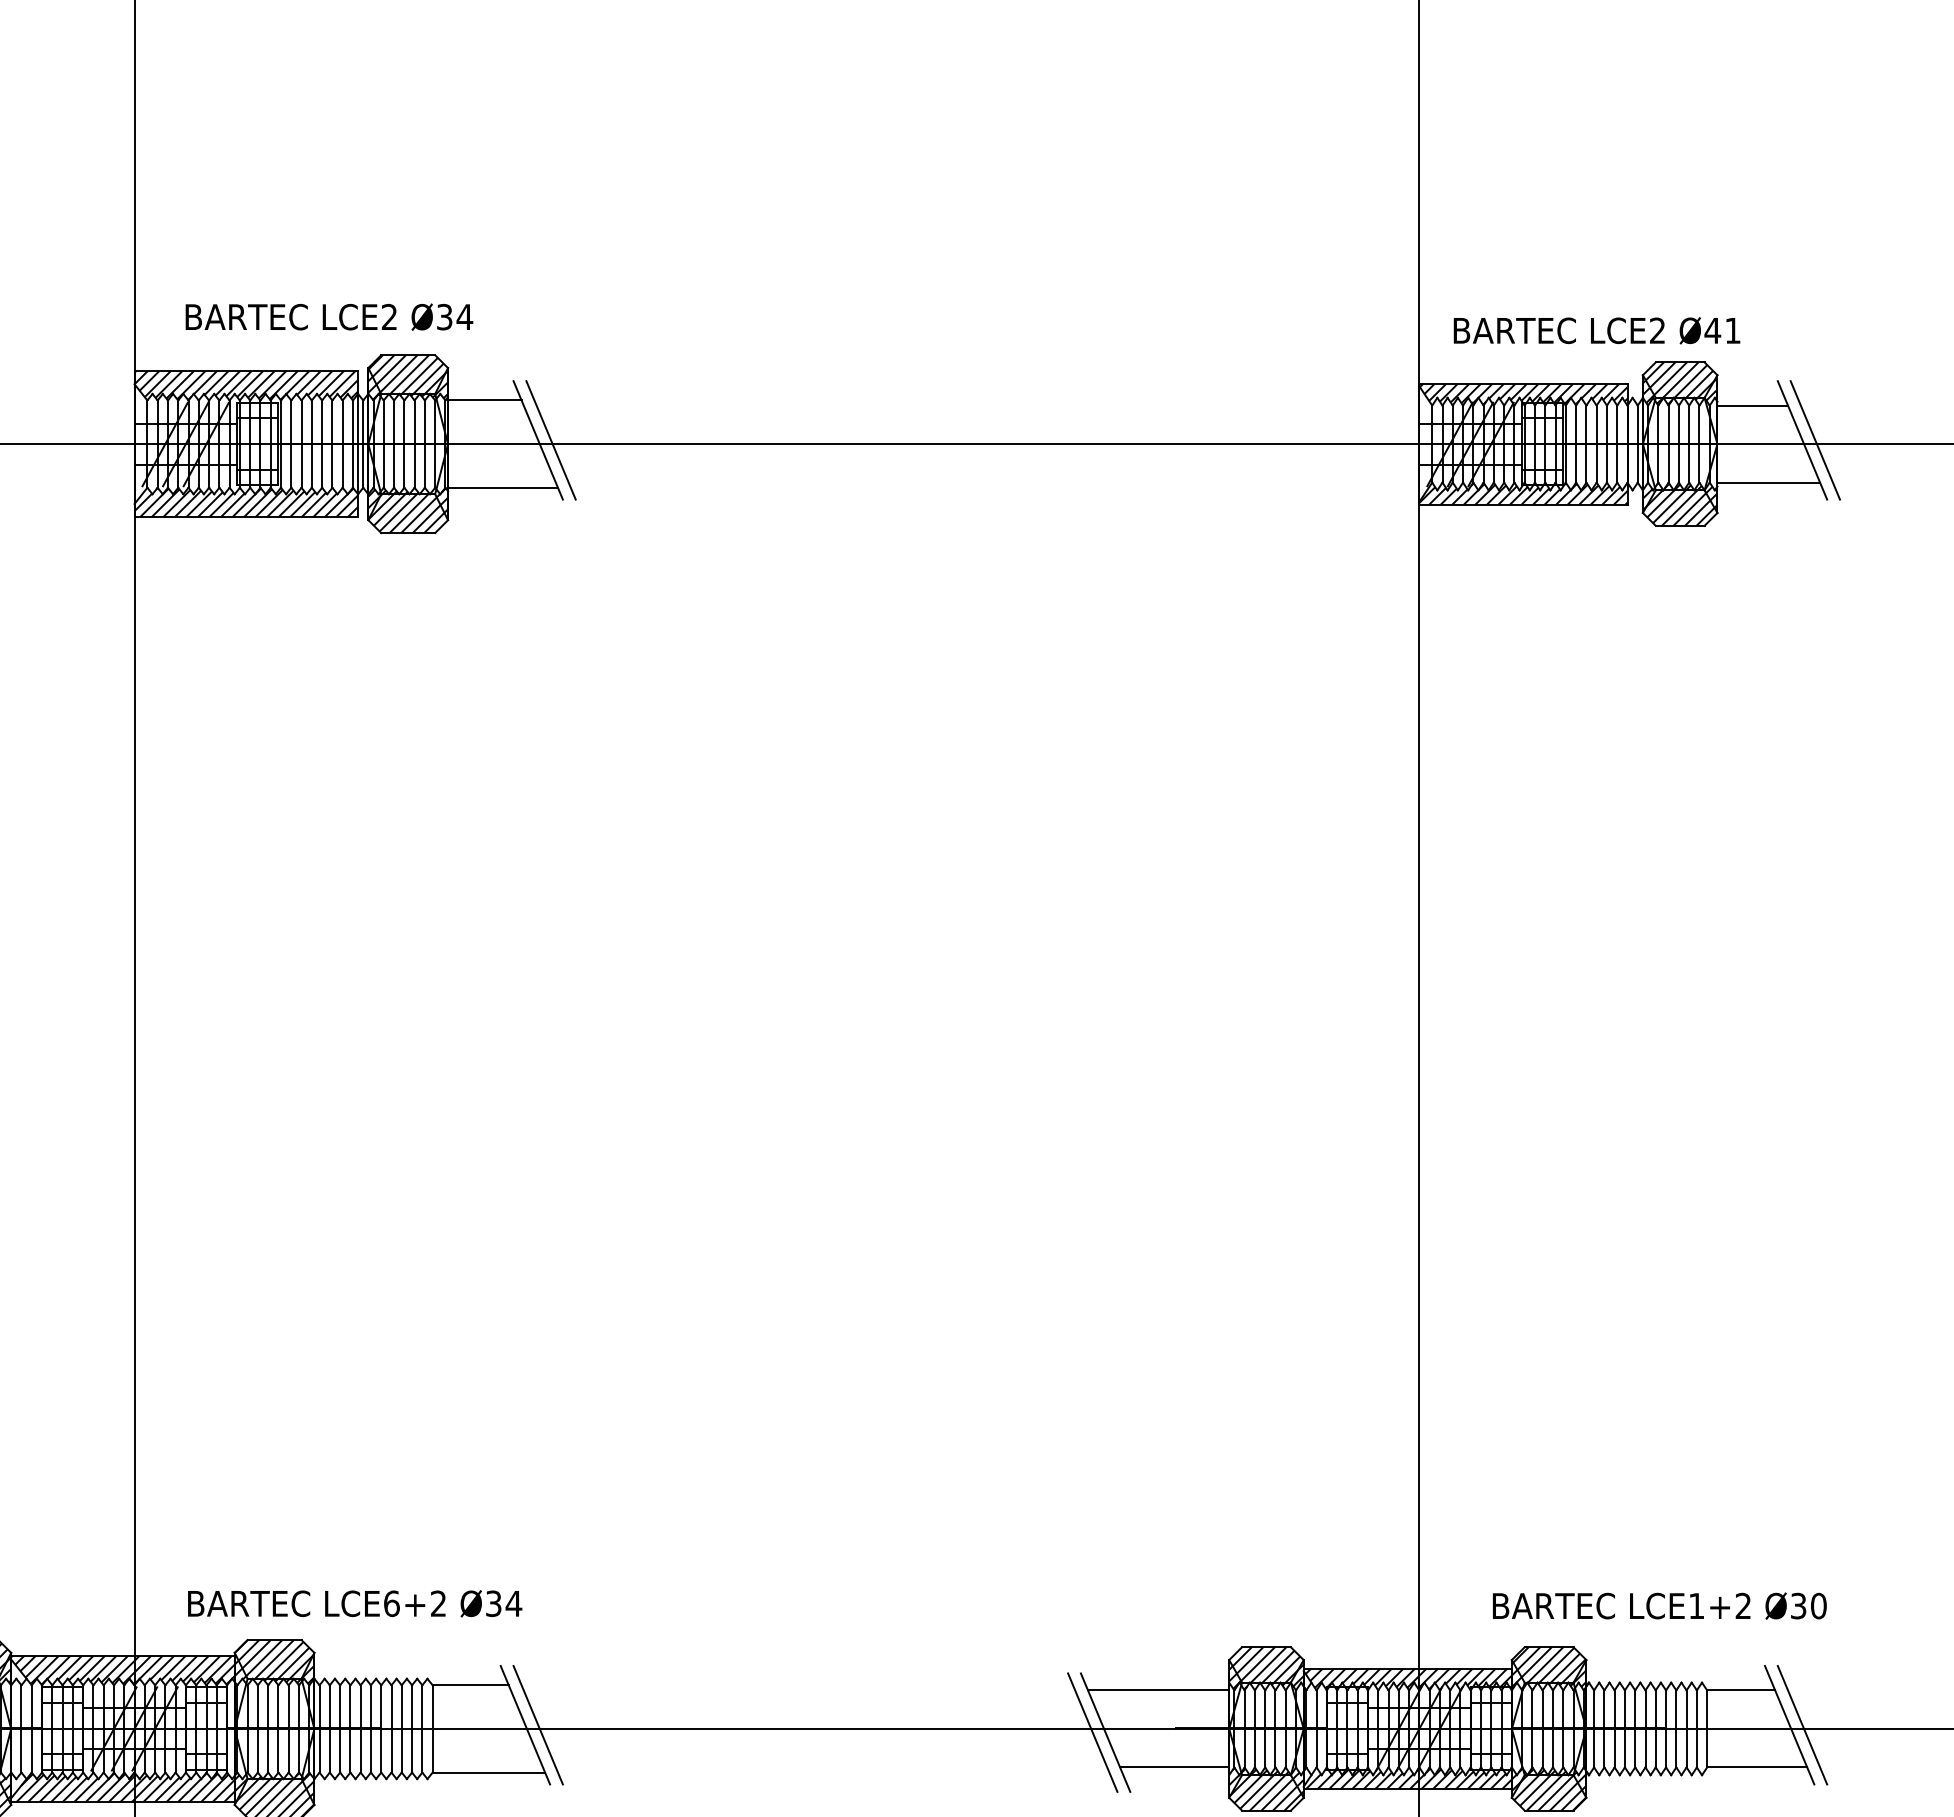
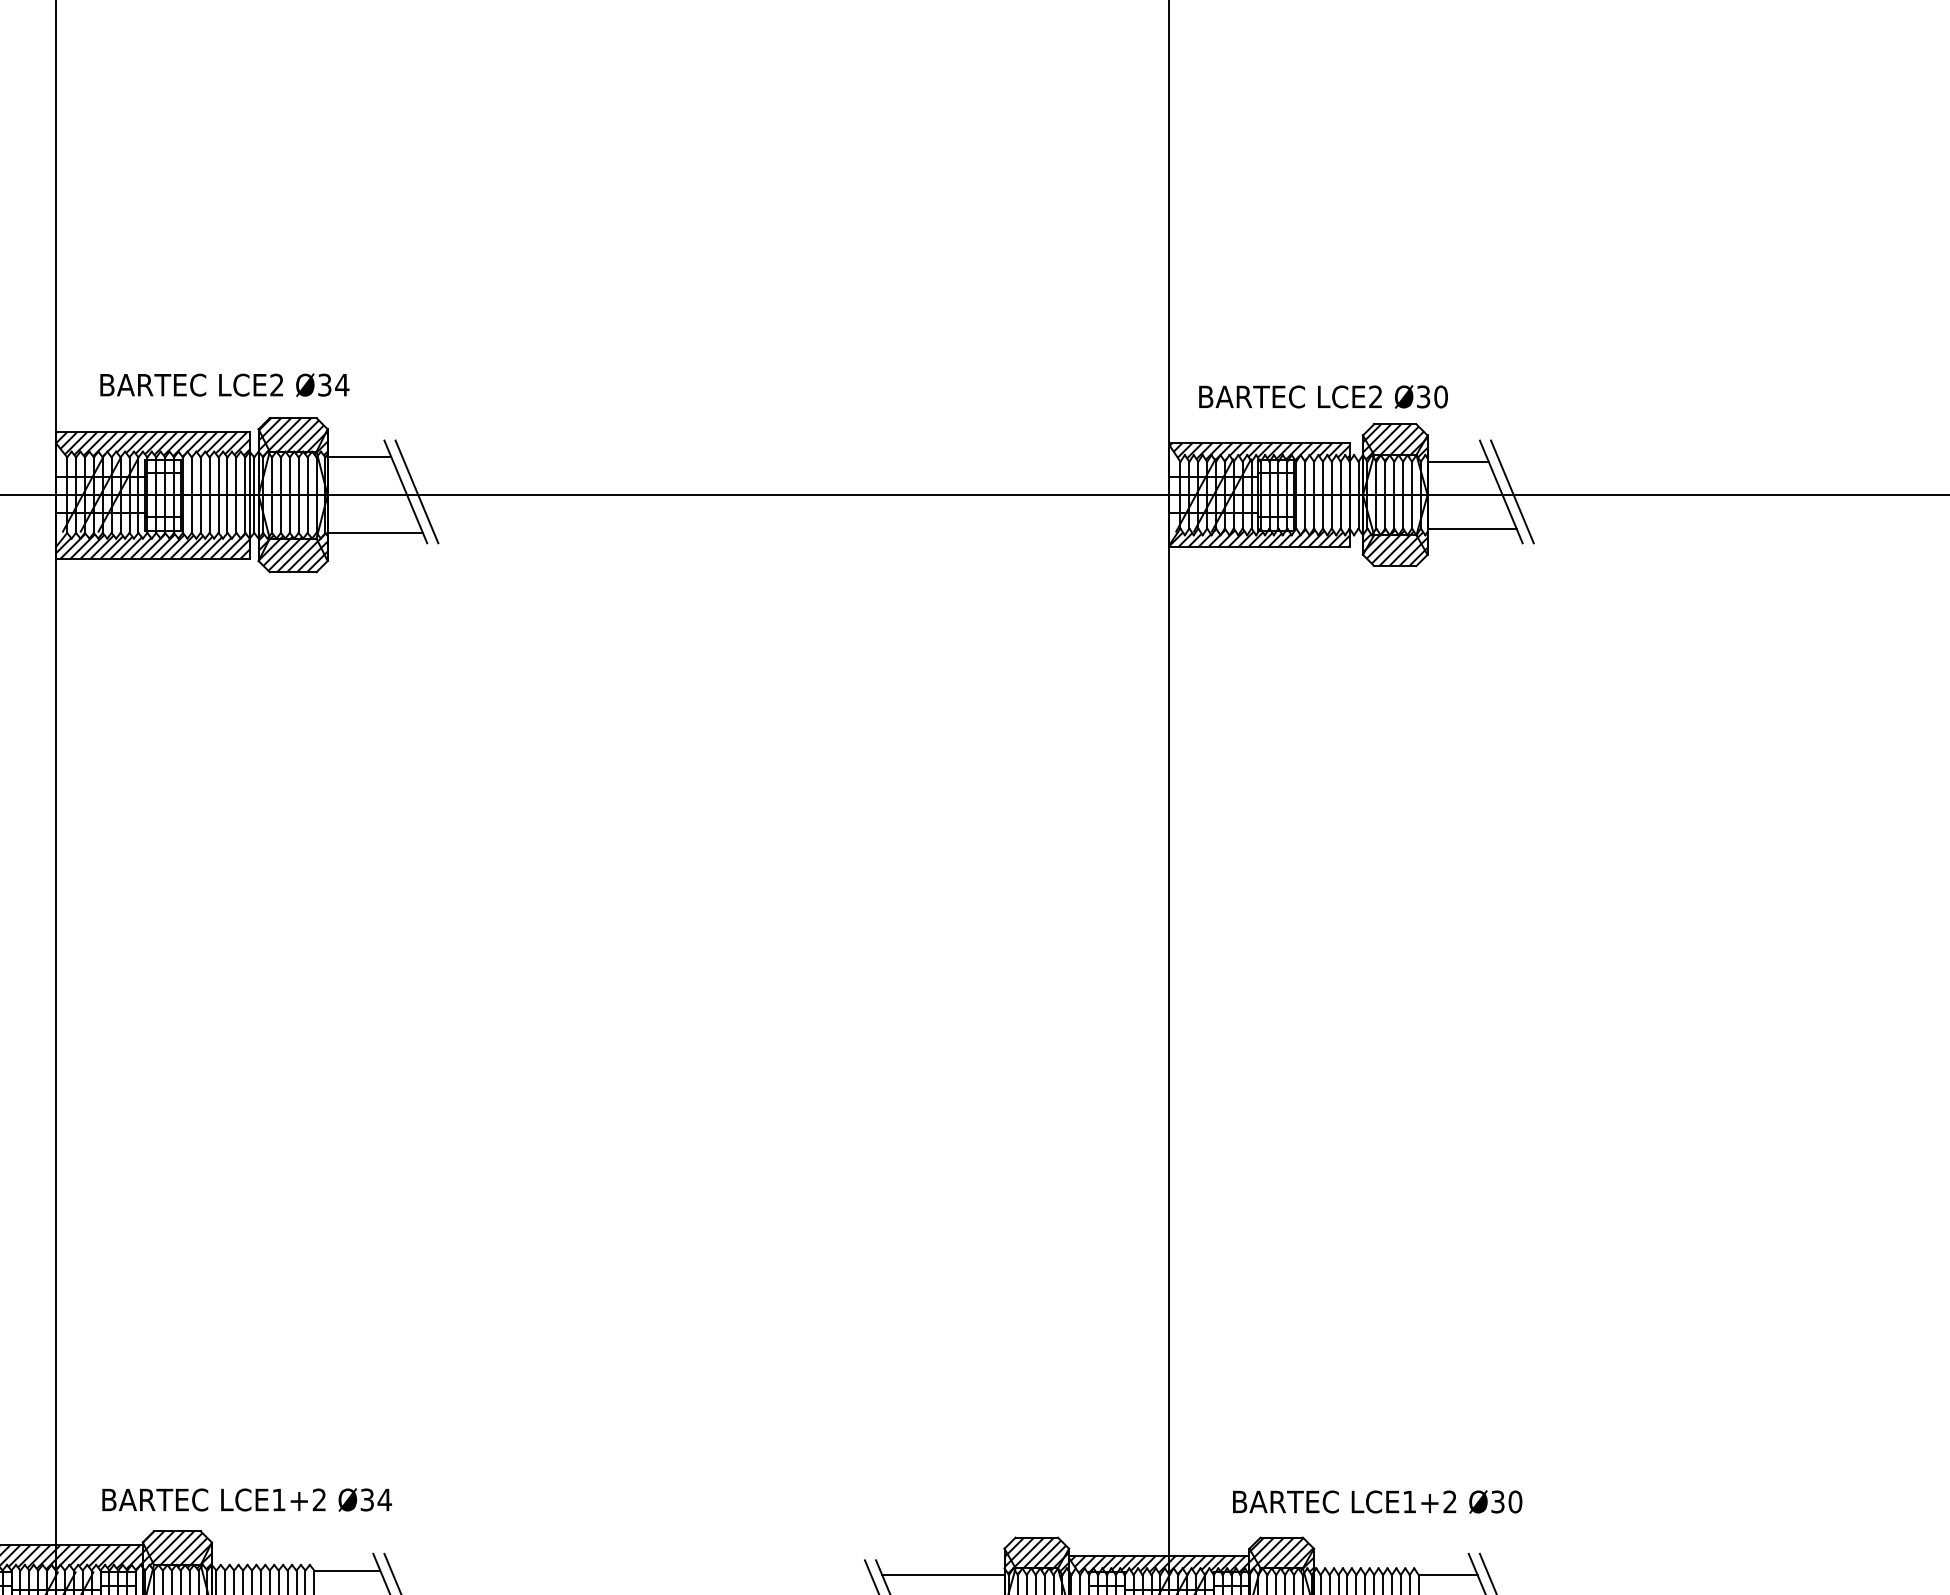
text: (1721, 330) -> (1431, 396), Ø41 -> Ø30
text: (391, 1603) -> (278, 1499), LCE6+2 -> LCE1+2

